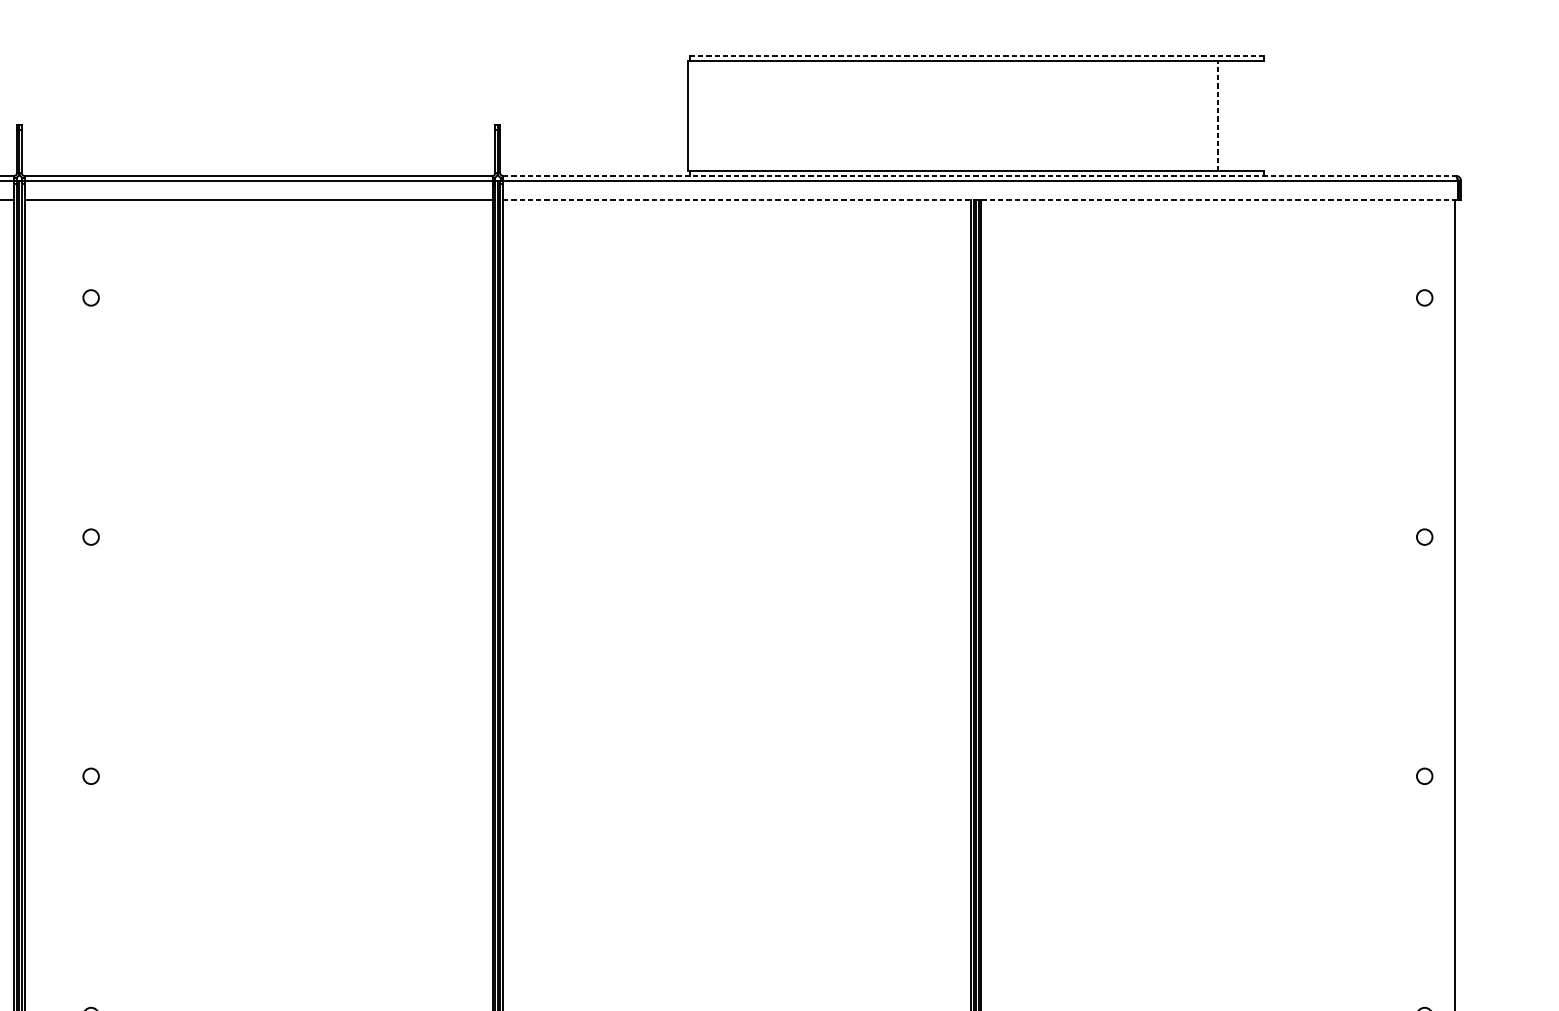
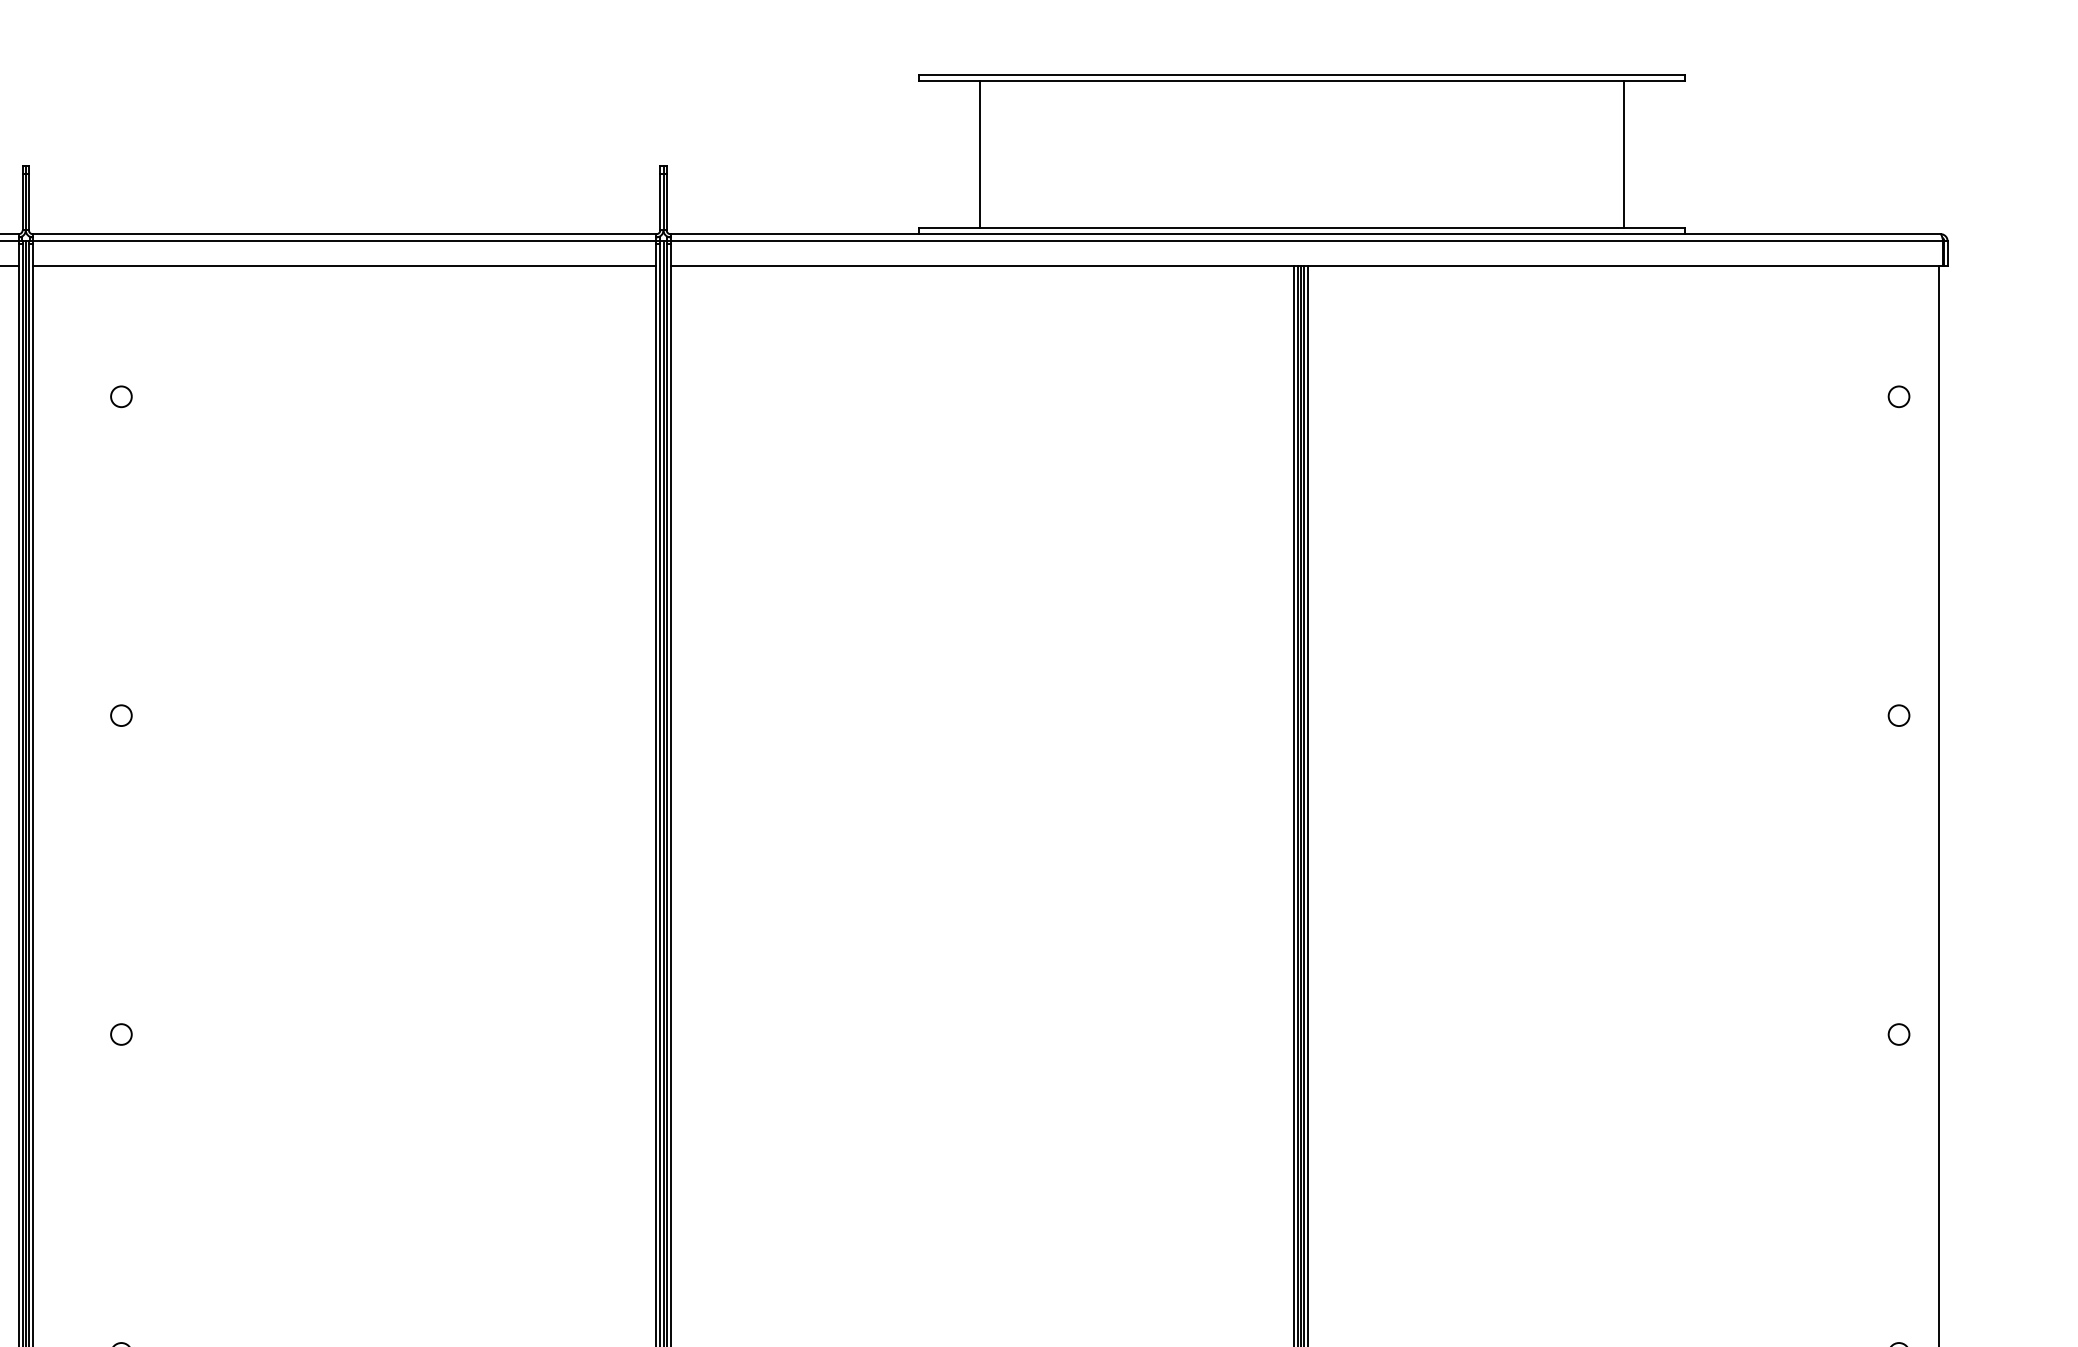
line: (977, 56) -> (1302, 74), dashed -> solid
line: (1218, 115) -> (1624, 153), dashed -> solid
line: (687, 116) -> (979, 154), moved
line: (980, 176) -> (1306, 234), dashed -> solid
line: (980, 200) -> (1307, 266), dashed -> solid

